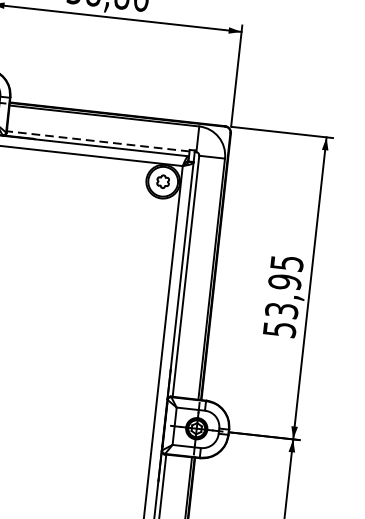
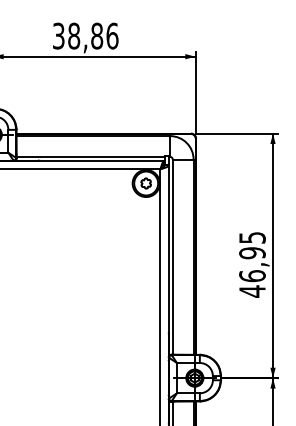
line: (98, 140) -> (90, 156), dashed -> solid
text: (280, 319) -> (252, 283), 53,95 -> 46,95

